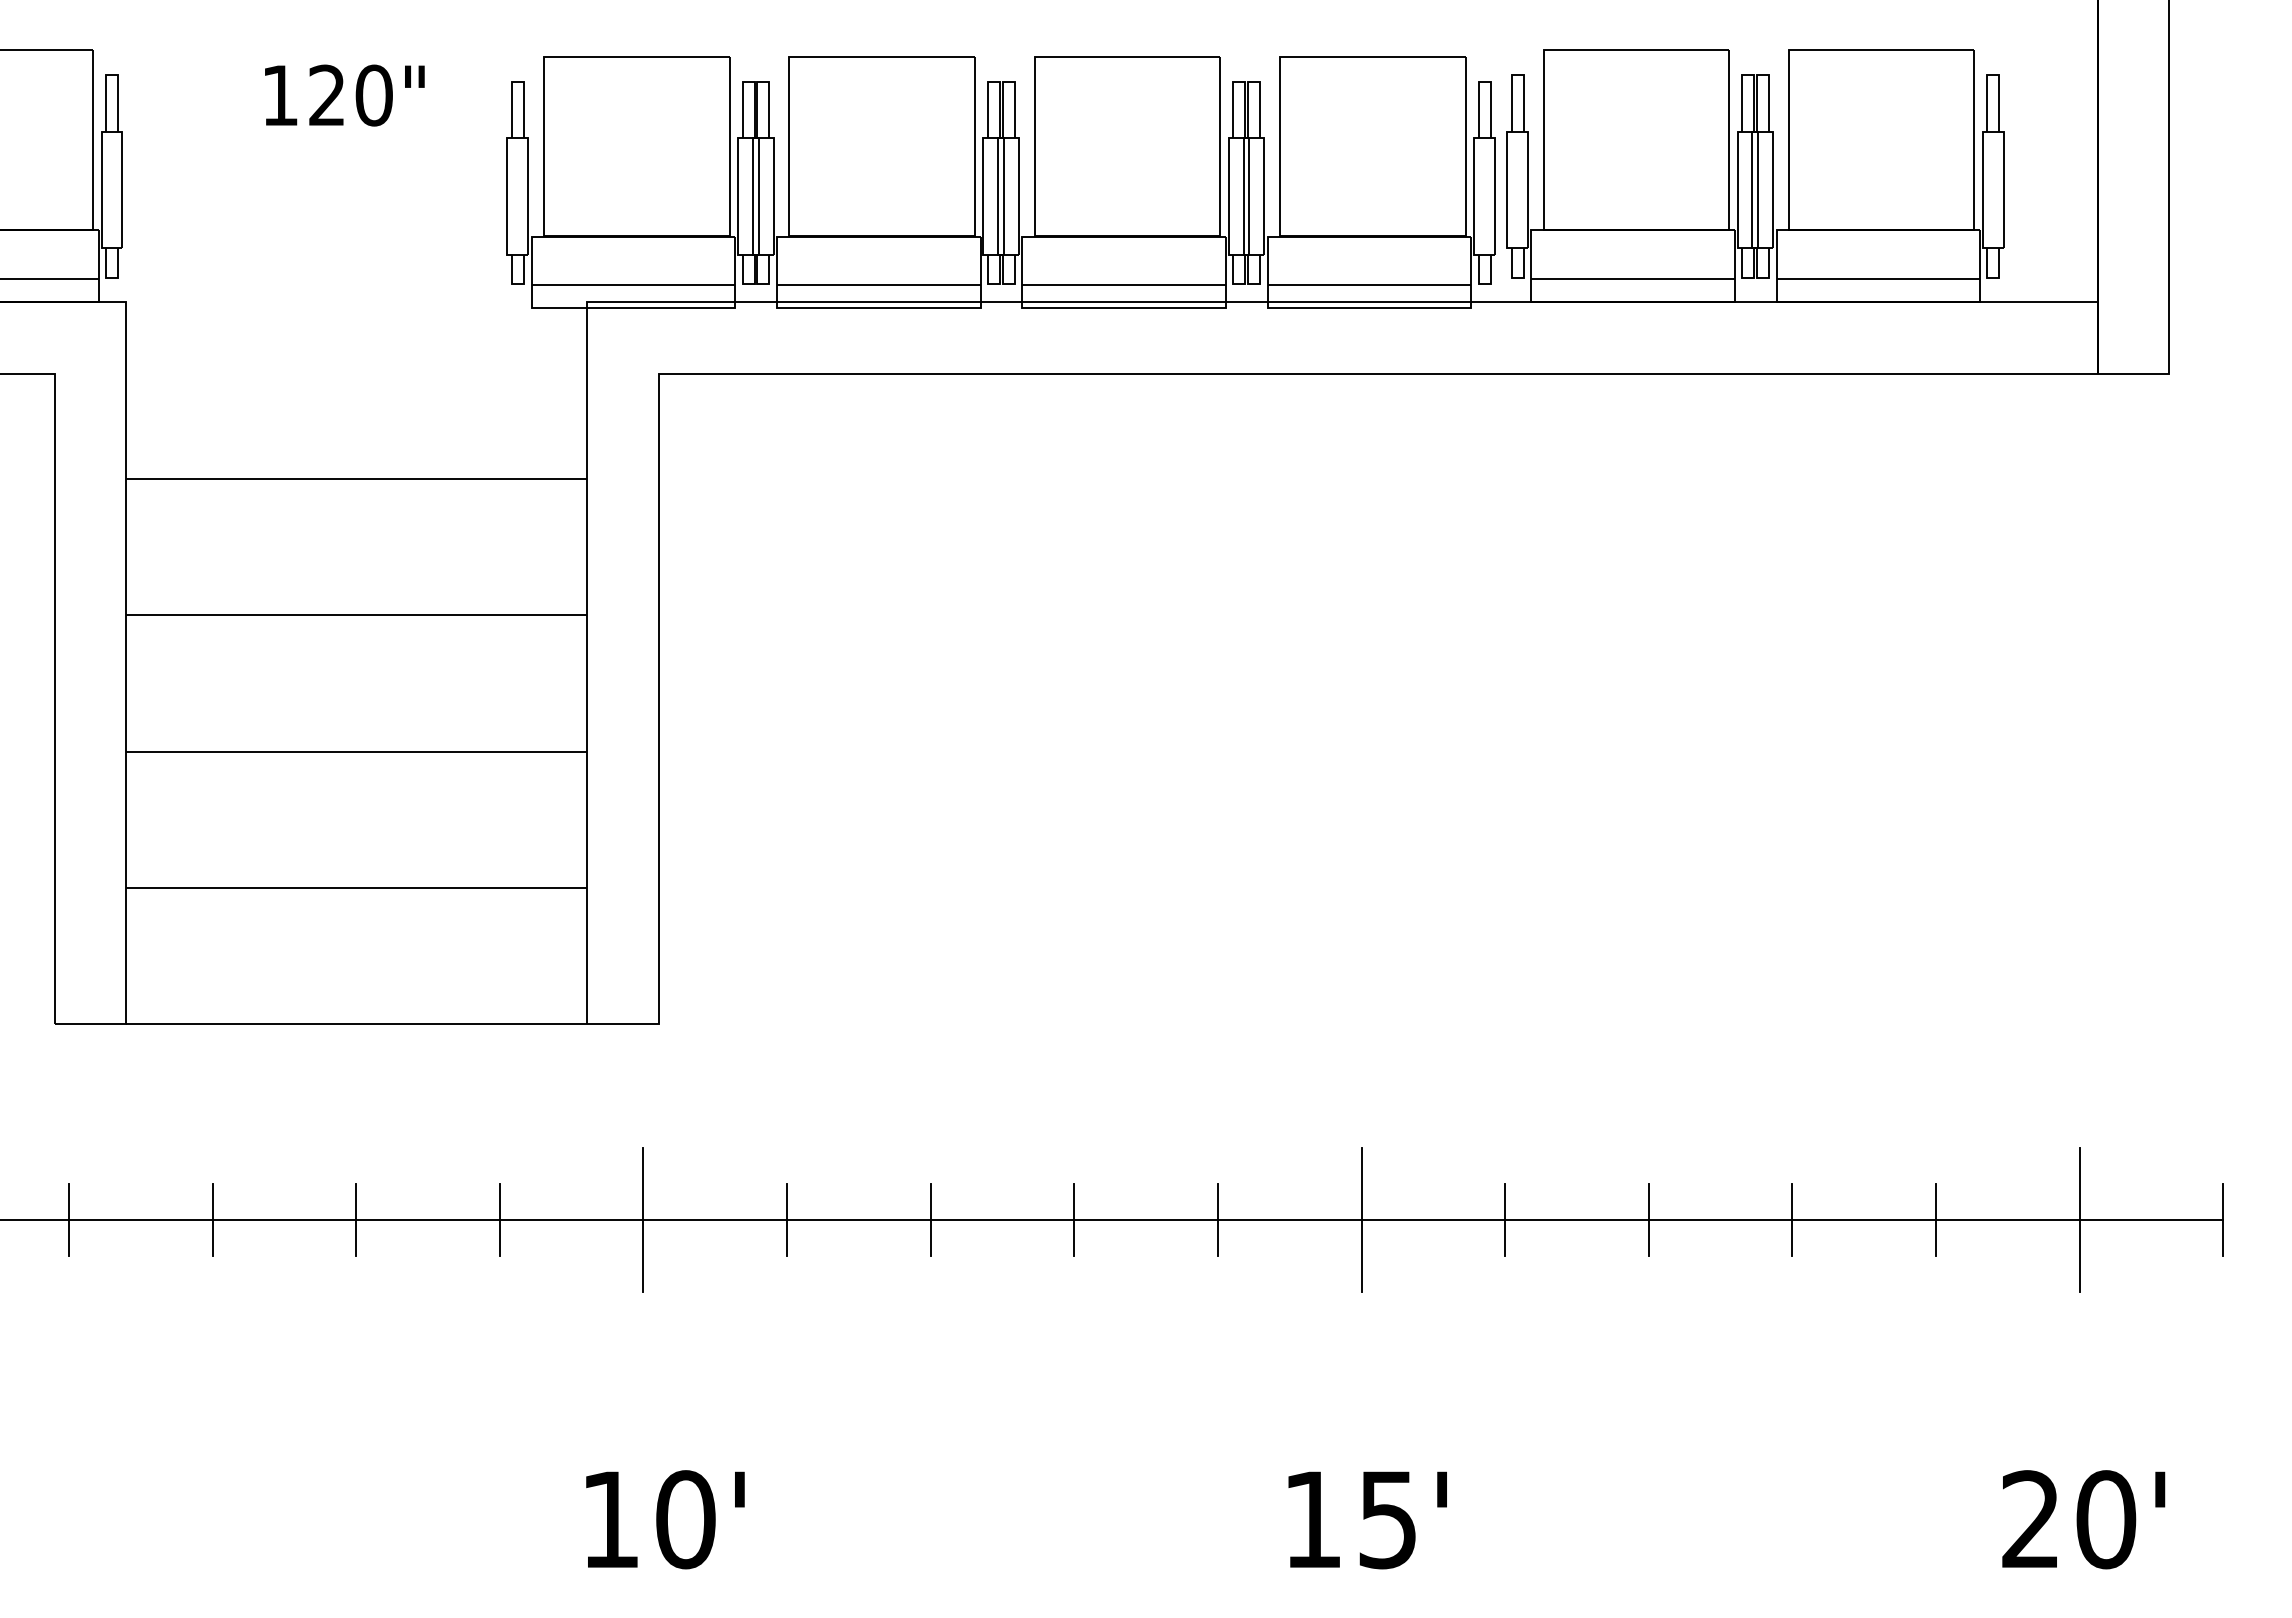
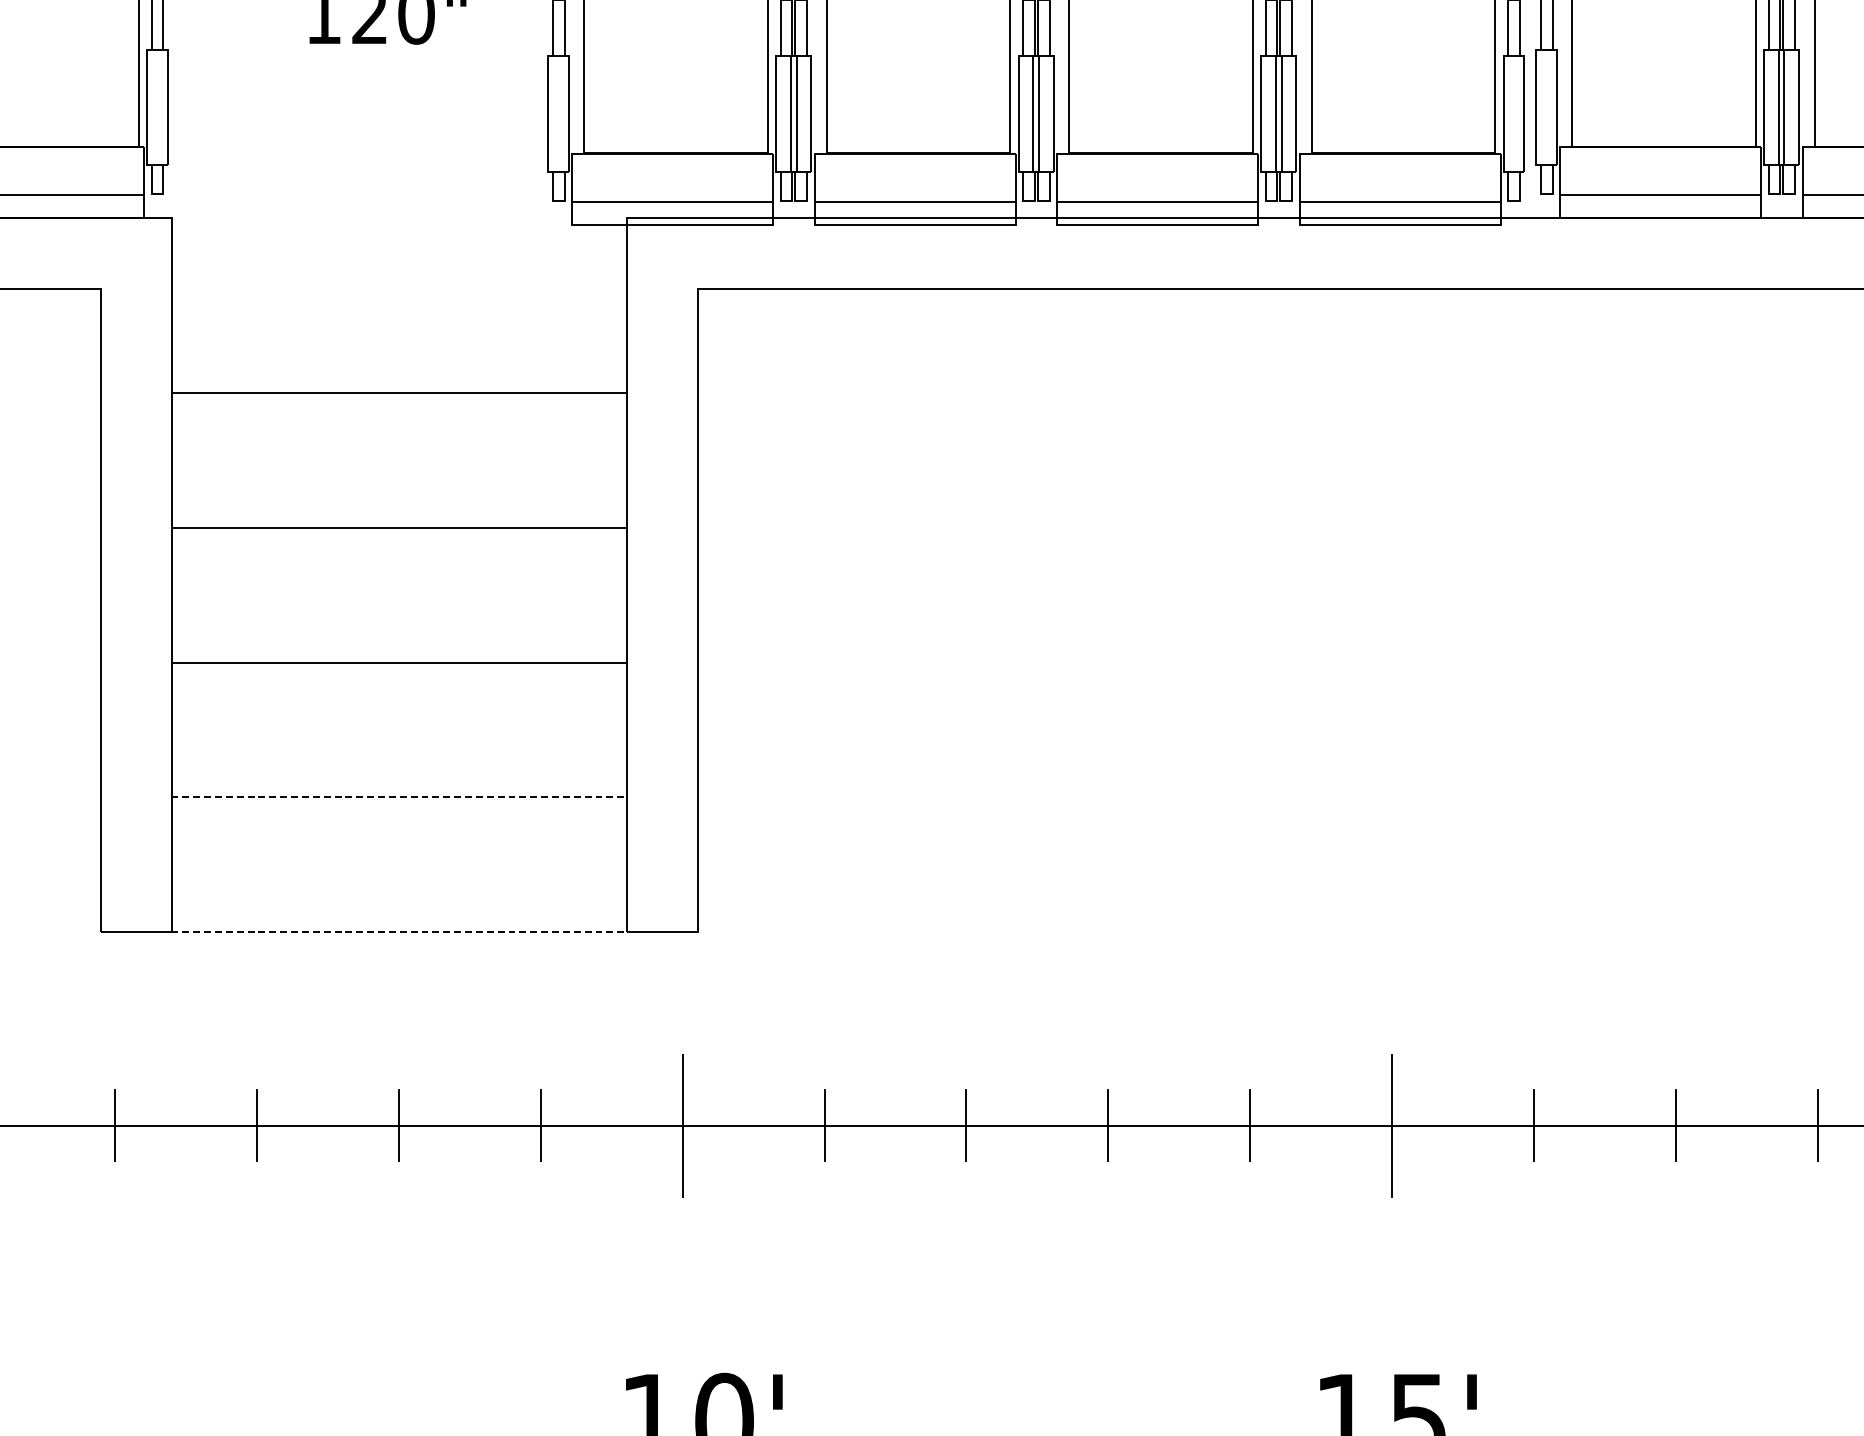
line: (357, 887) -> (399, 796), solid -> dashed
line: (357, 1023) -> (399, 931), solid -> dashed

